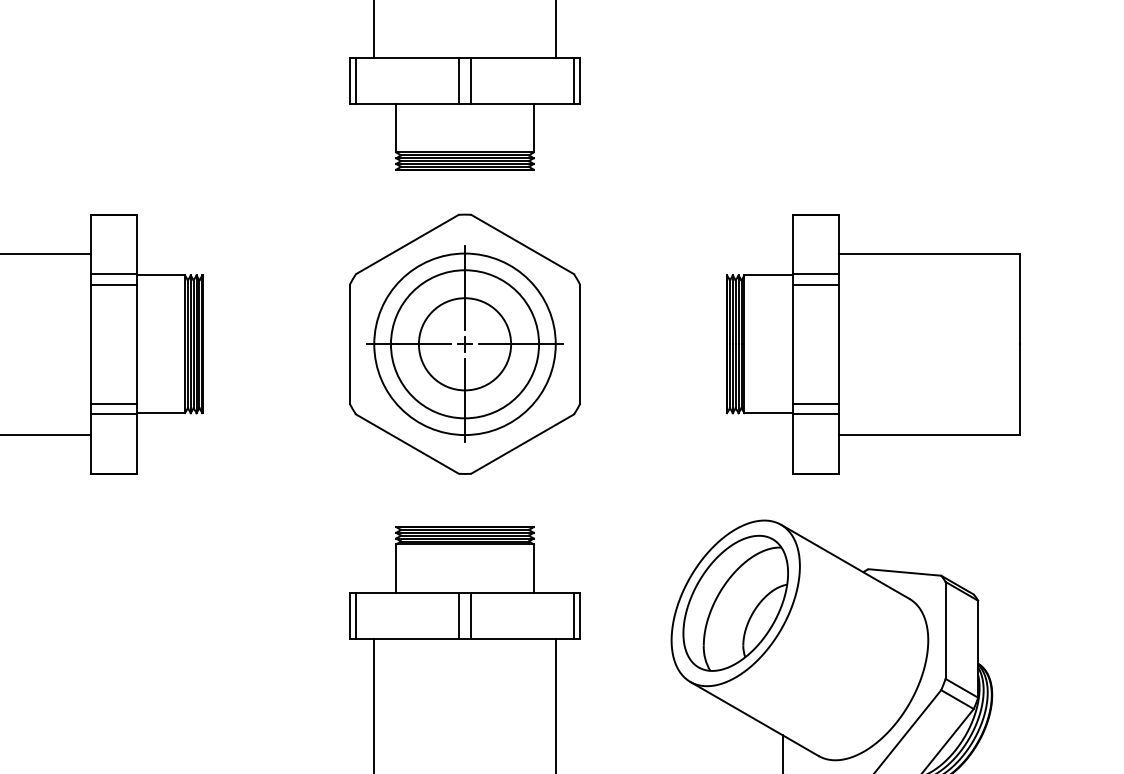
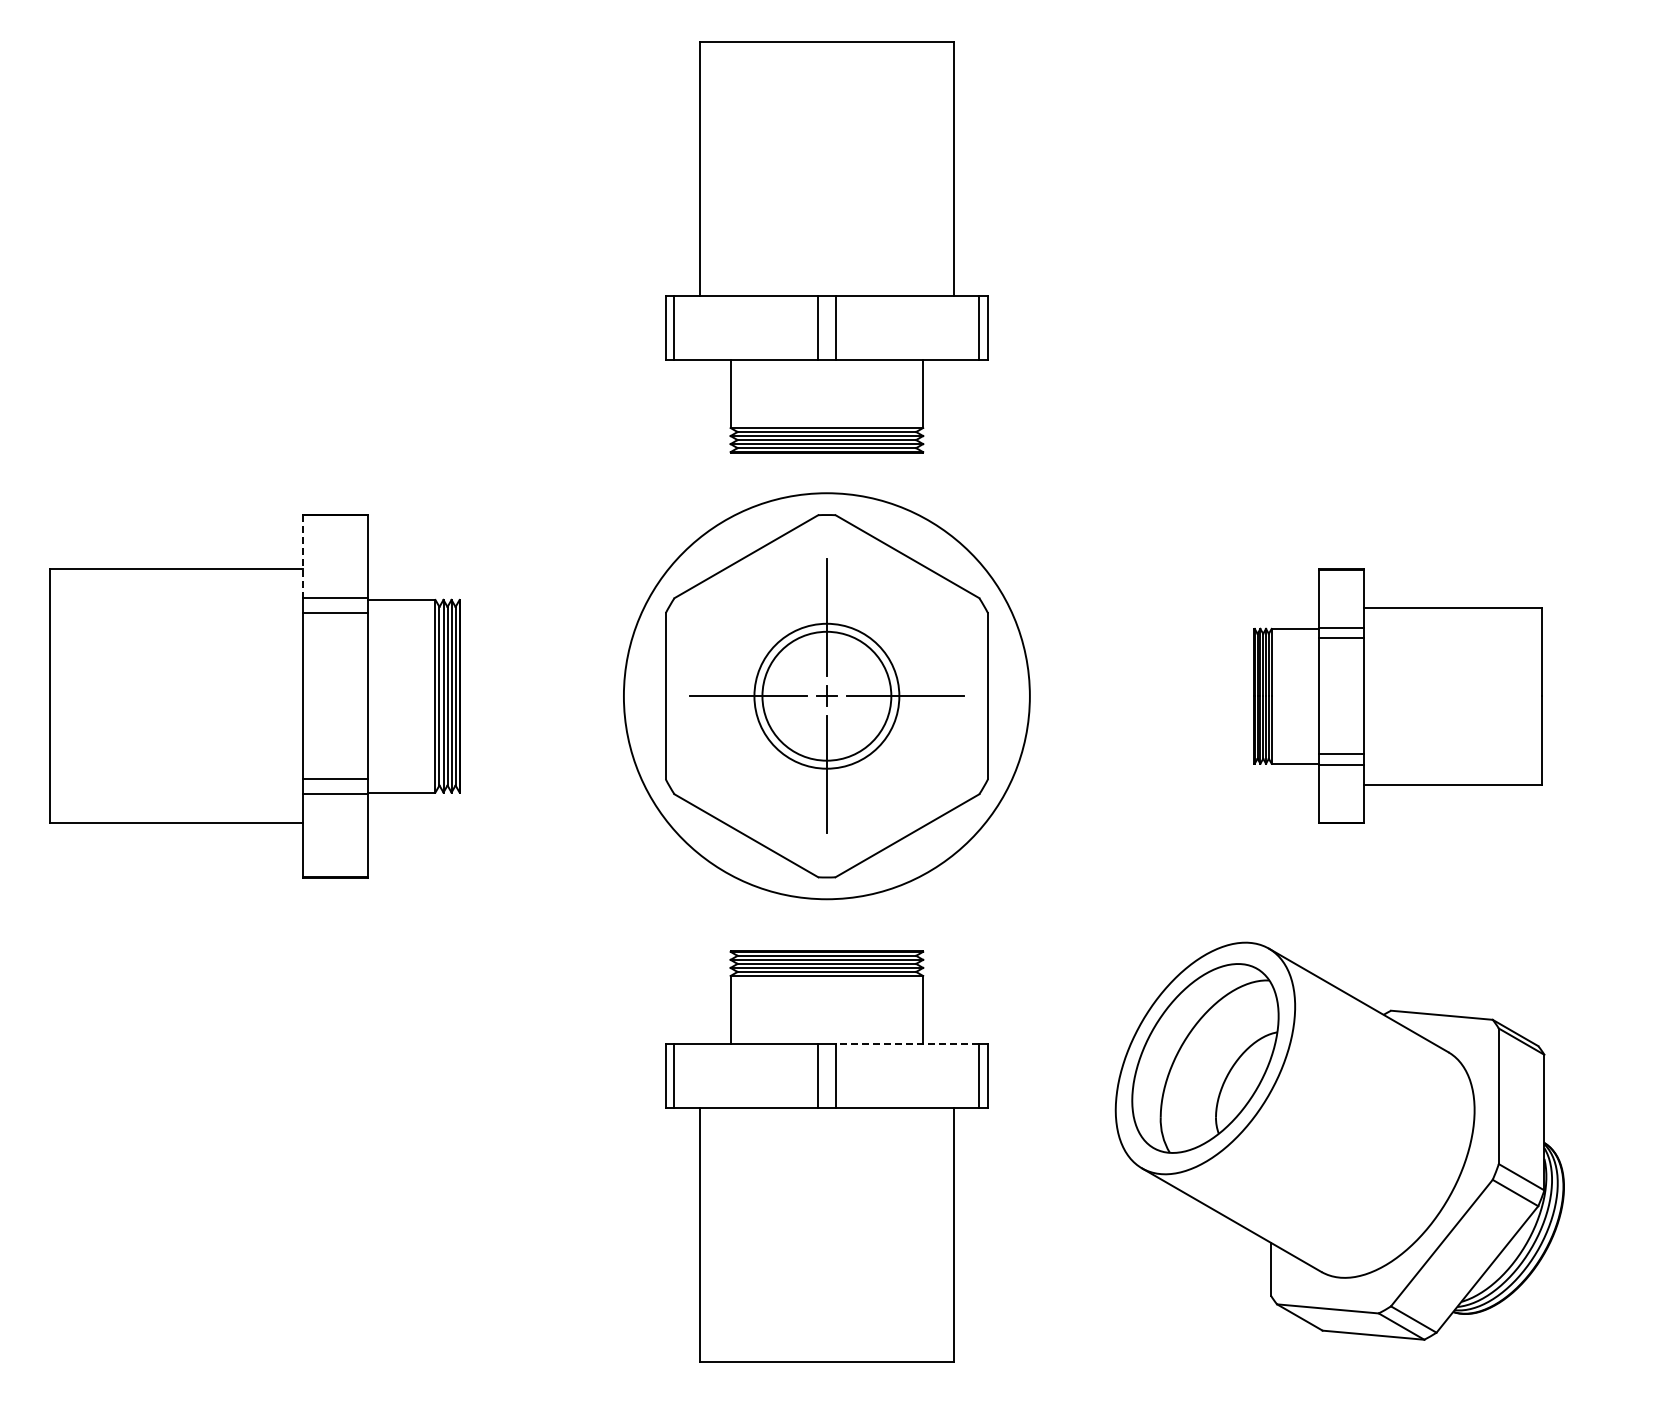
line: (90, 244) -> (303, 556), solid -> dashed
circle: (464, 343) -> (826, 695), size x0.7
circle: (464, 344) -> (826, 696), size x1.6
part: (873, 344) -> (1397, 696), size x0.7
line: (522, 592) -> (907, 1043), solid -> dashed

